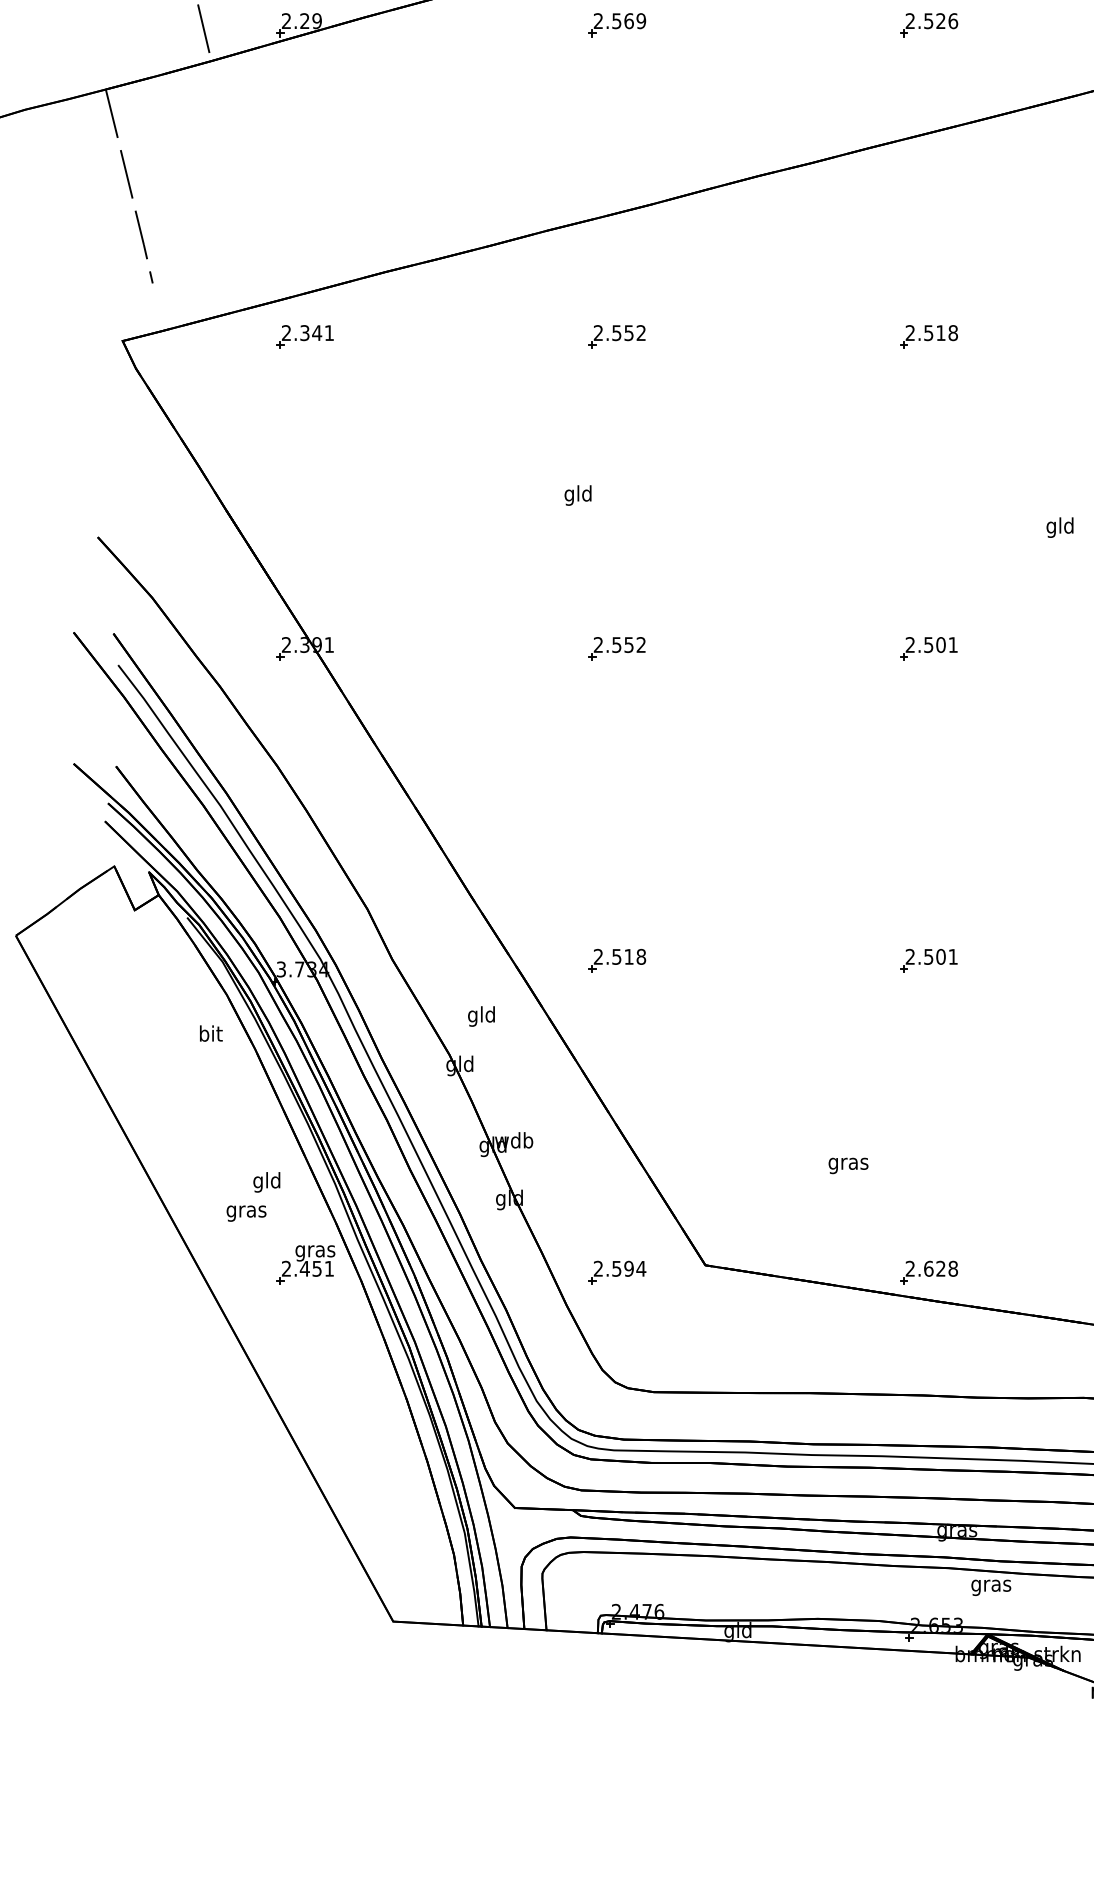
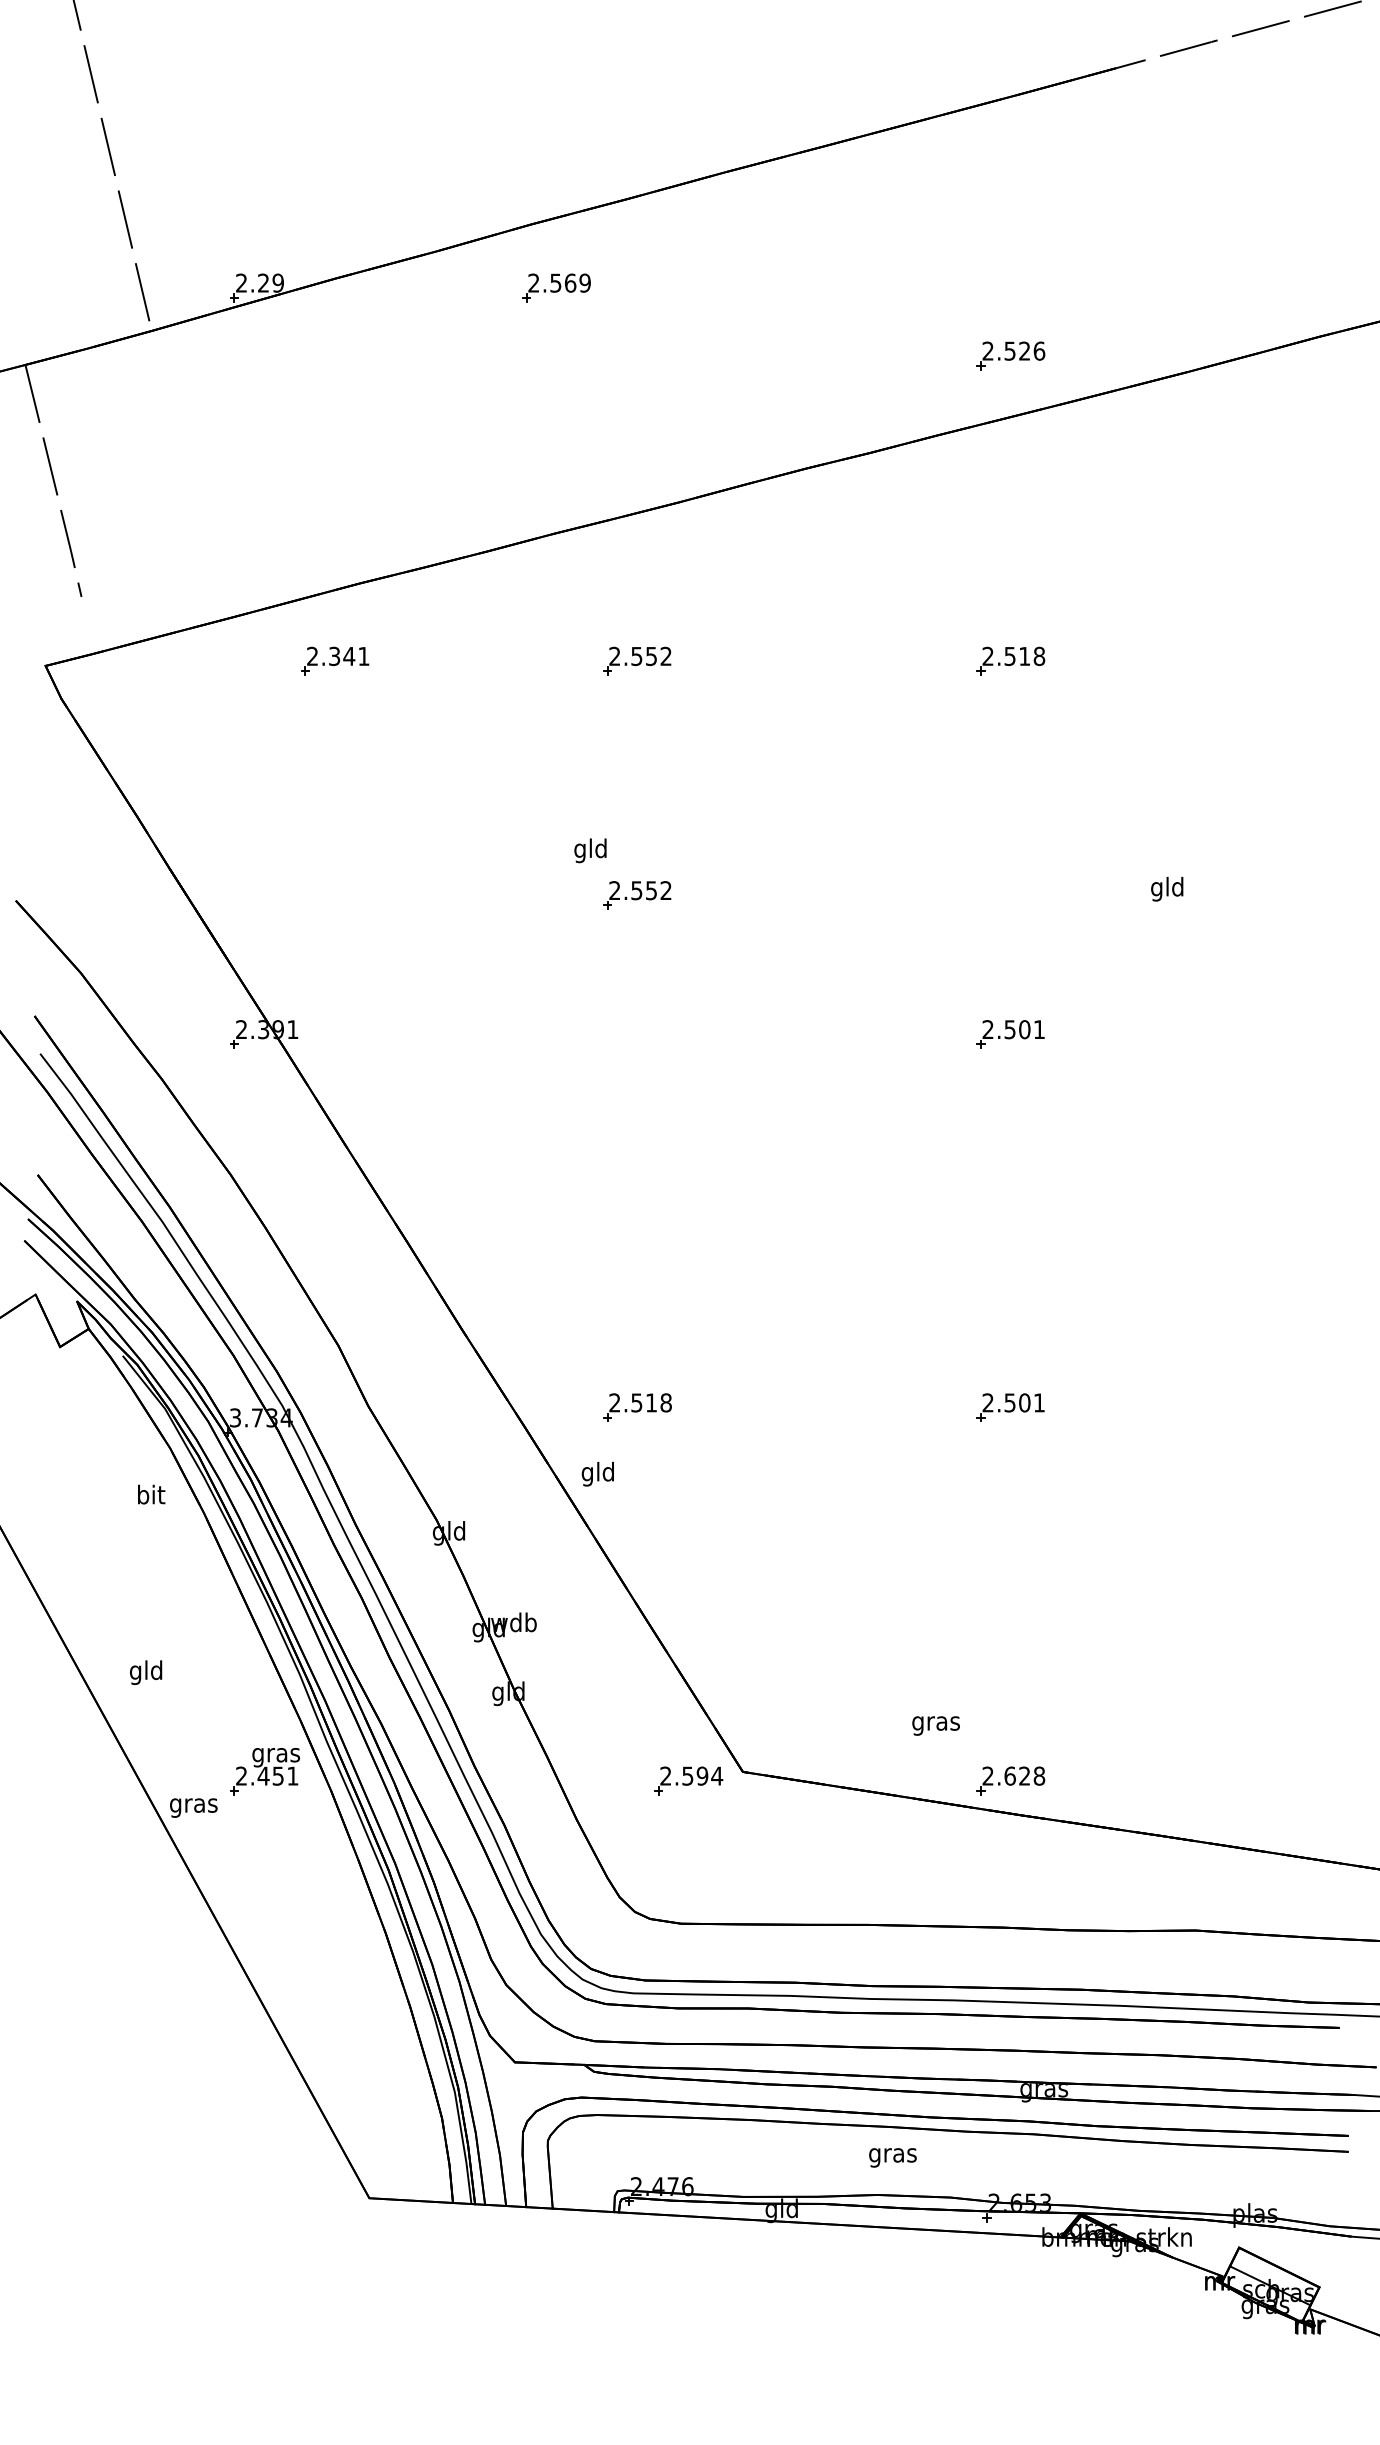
part: (617, 24) -> (556, 287), moved
part: (929, 24) -> (1010, 355), moved
part: (305, 336) -> (335, 660), moved
part: (617, 649) -> (637, 895), moved
text: (481, 1015) -> (597, 1473), moved
text: (848, 1165) -> (935, 1725), moved
text: (267, 1182) -> (146, 1672), moved
text: (246, 1213) -> (193, 1807), moved
part: (617, 1272) -> (688, 1780), moved
text: (990, 1587) -> (892, 2157), moved

